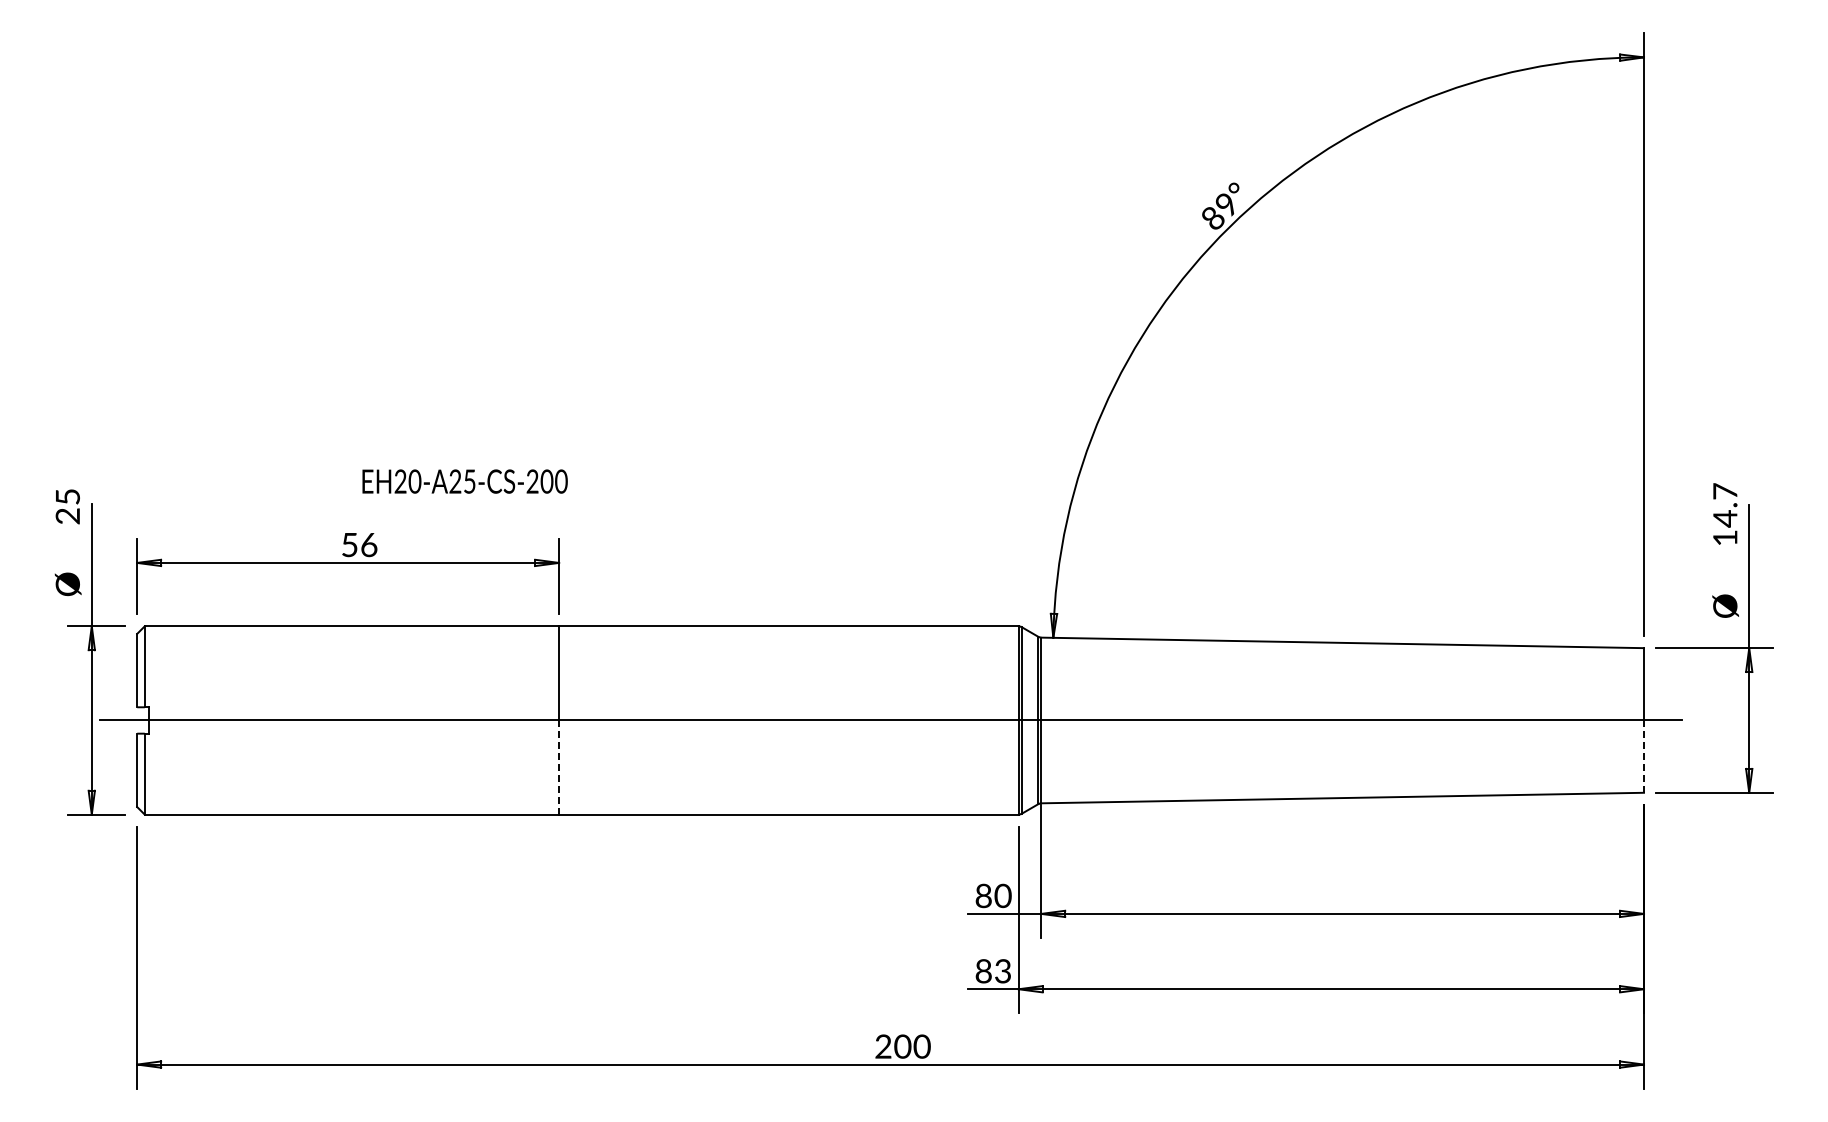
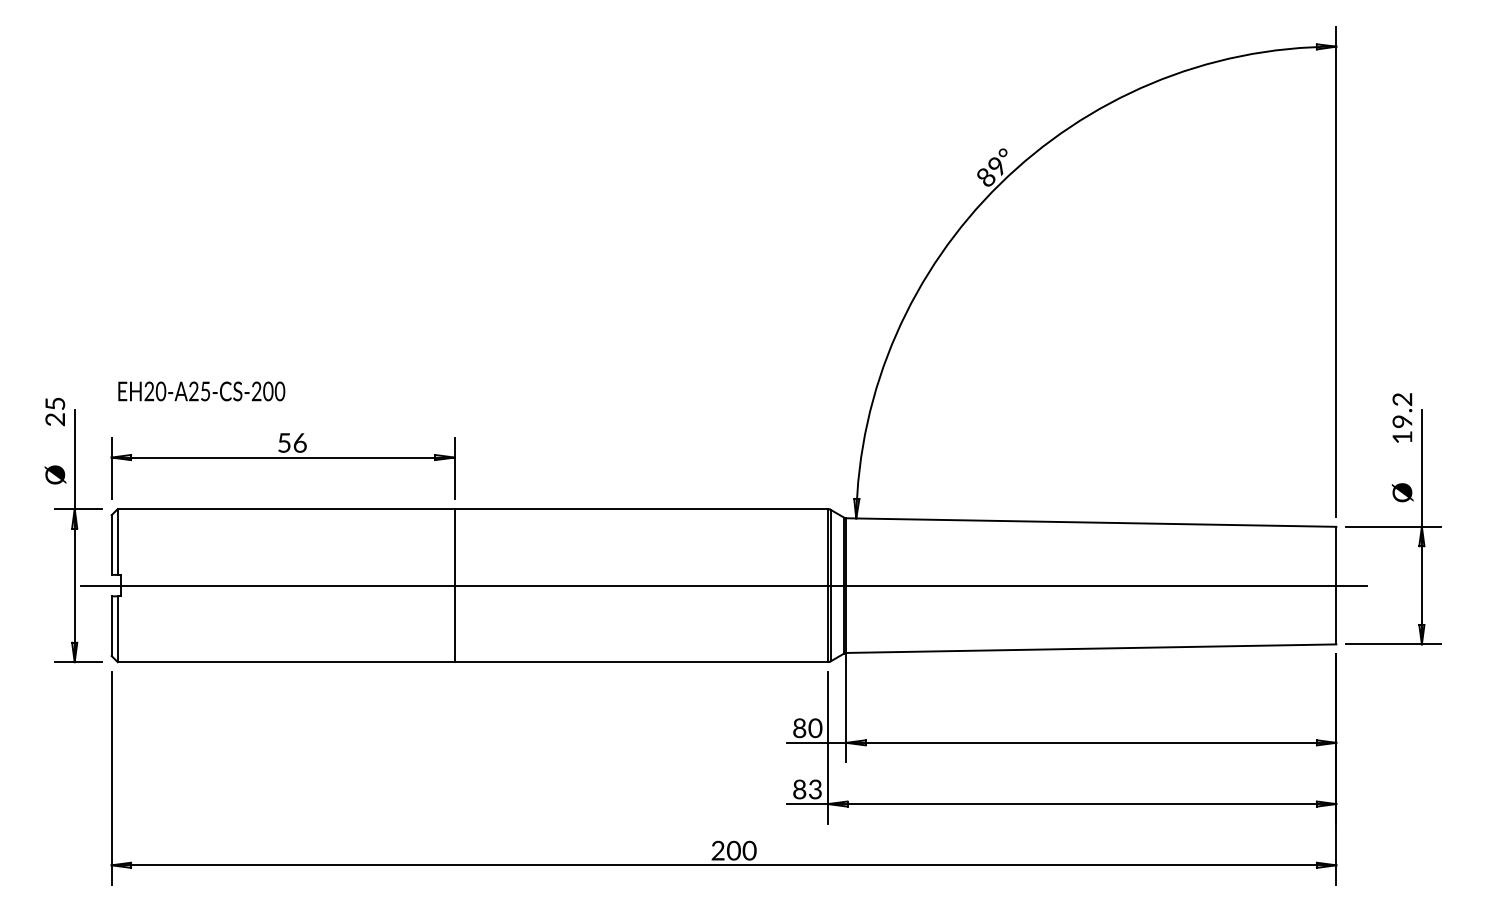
text: (464, 481) -> (201, 391), moved
text: (1725, 505) -> (1402, 410), 14.7 -> 19.2
line: (1644, 756) -> (1336, 614), dashed -> solid
line: (559, 768) -> (454, 624), dashed -> solid

